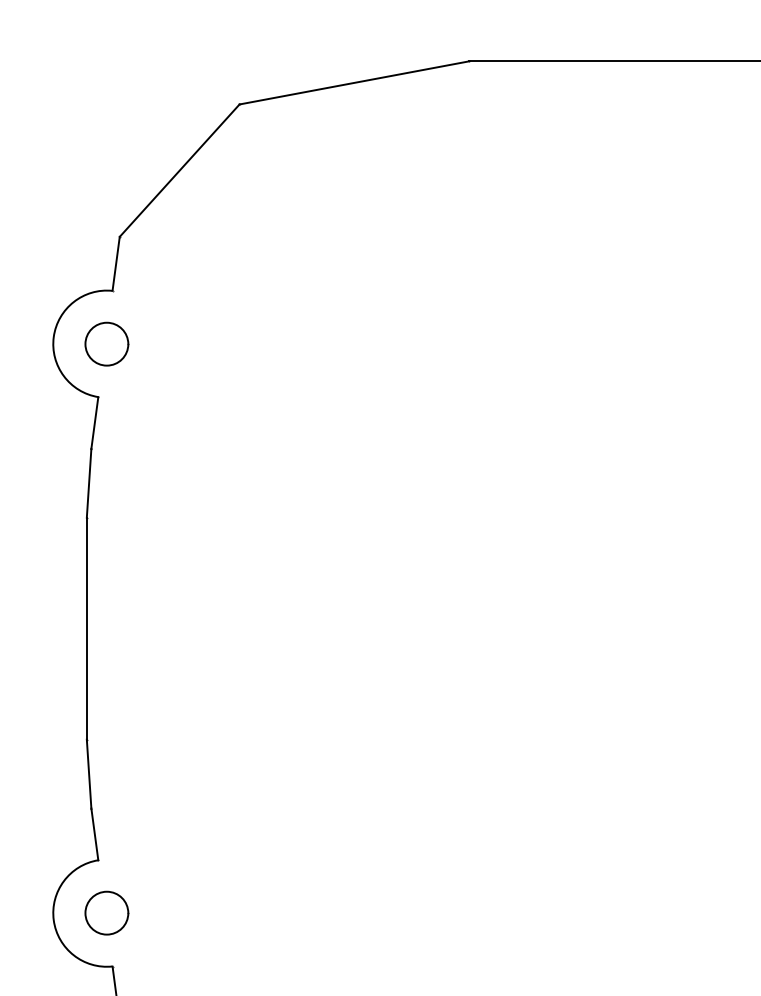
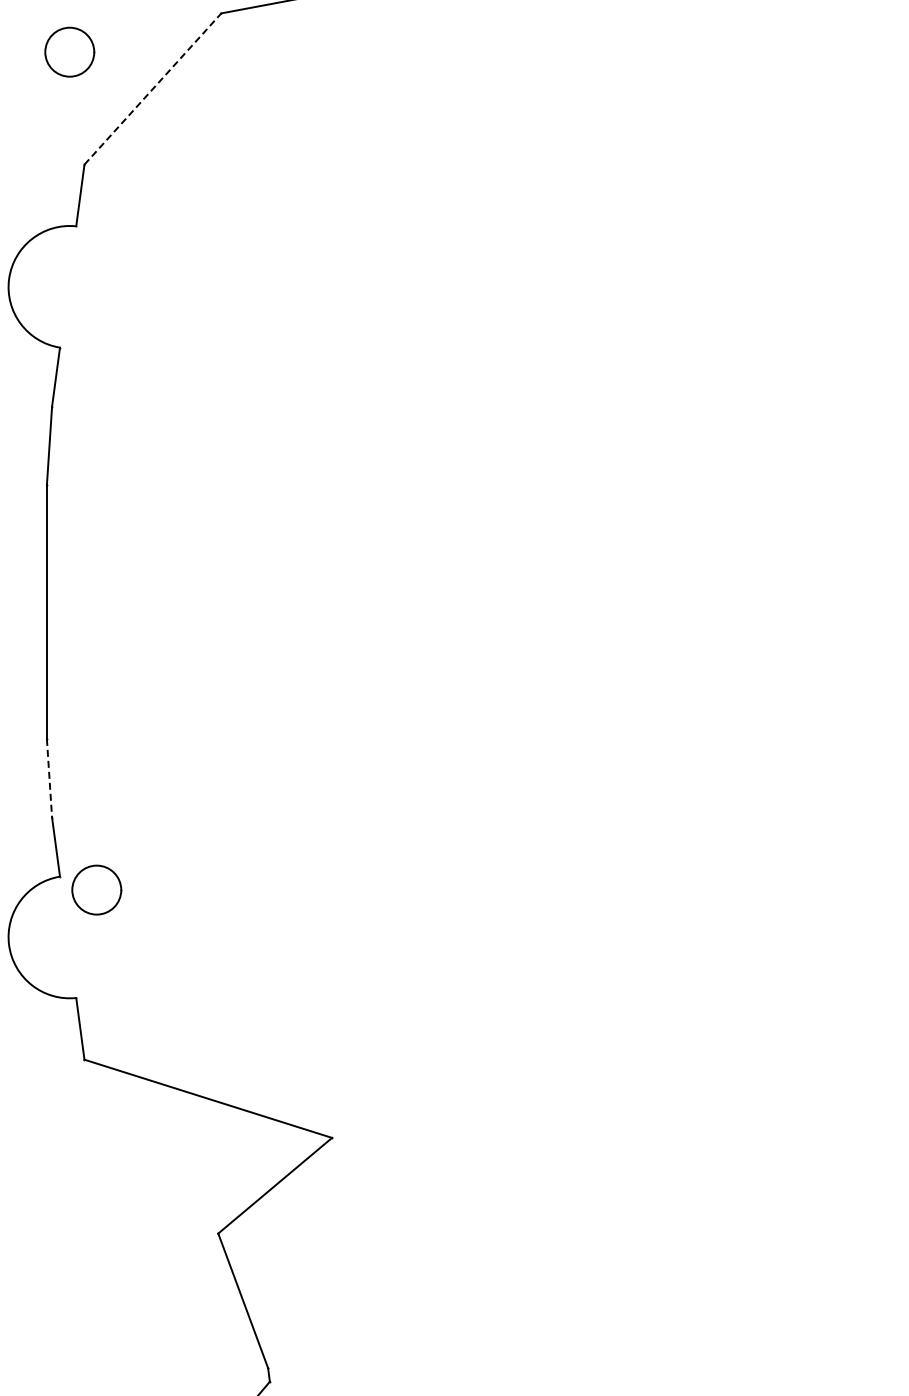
line: (179, 171) -> (152, 89), solid -> dashed
part: (106, 343) -> (69, 51), moved
line: (89, 774) -> (49, 778), solid -> dashed
part: (106, 912) -> (96, 889), moved

